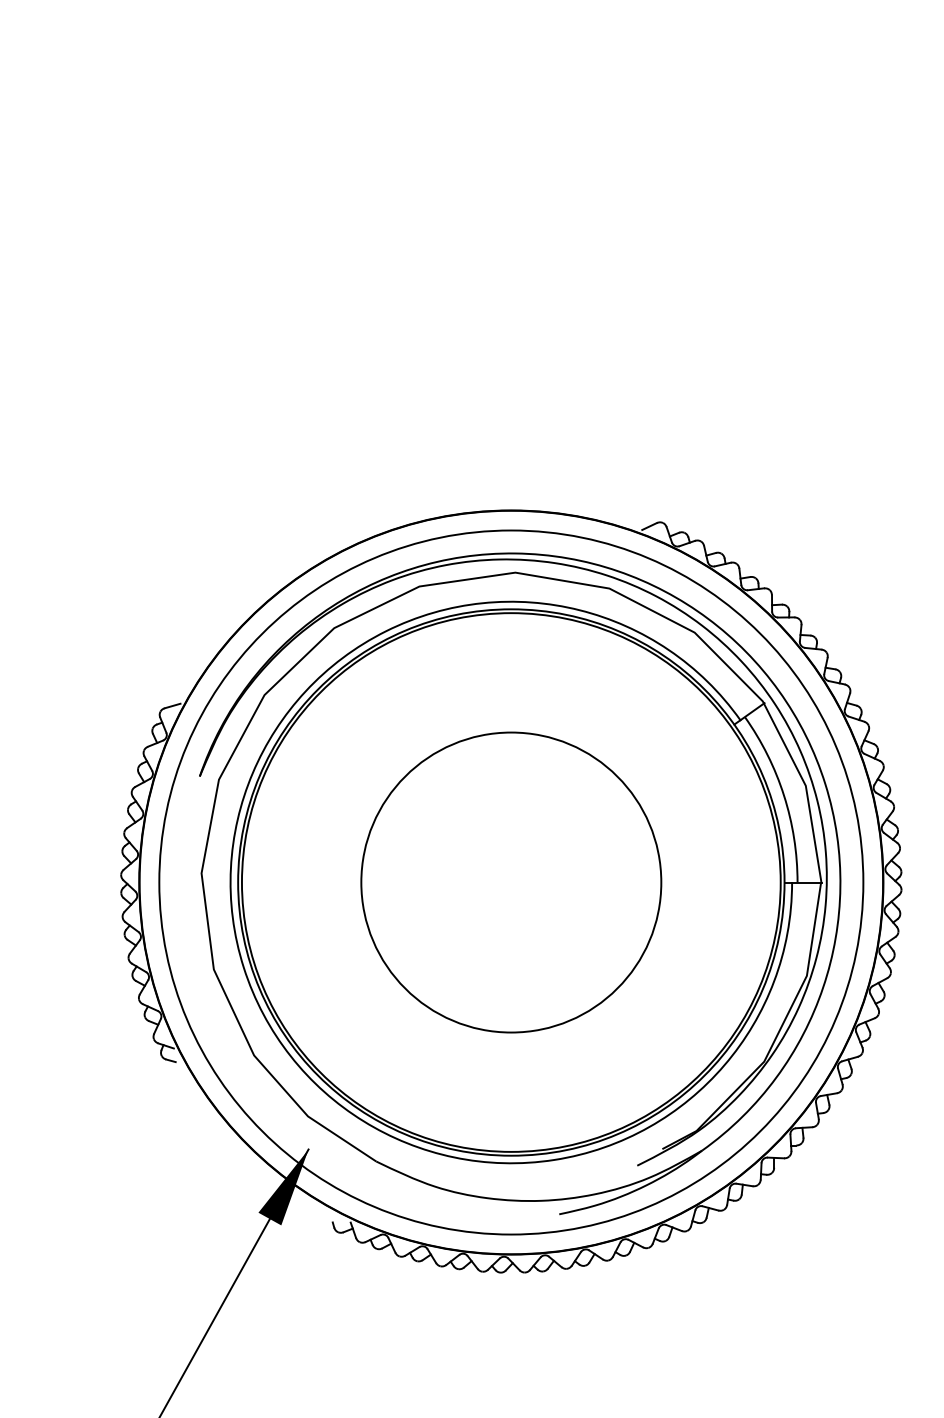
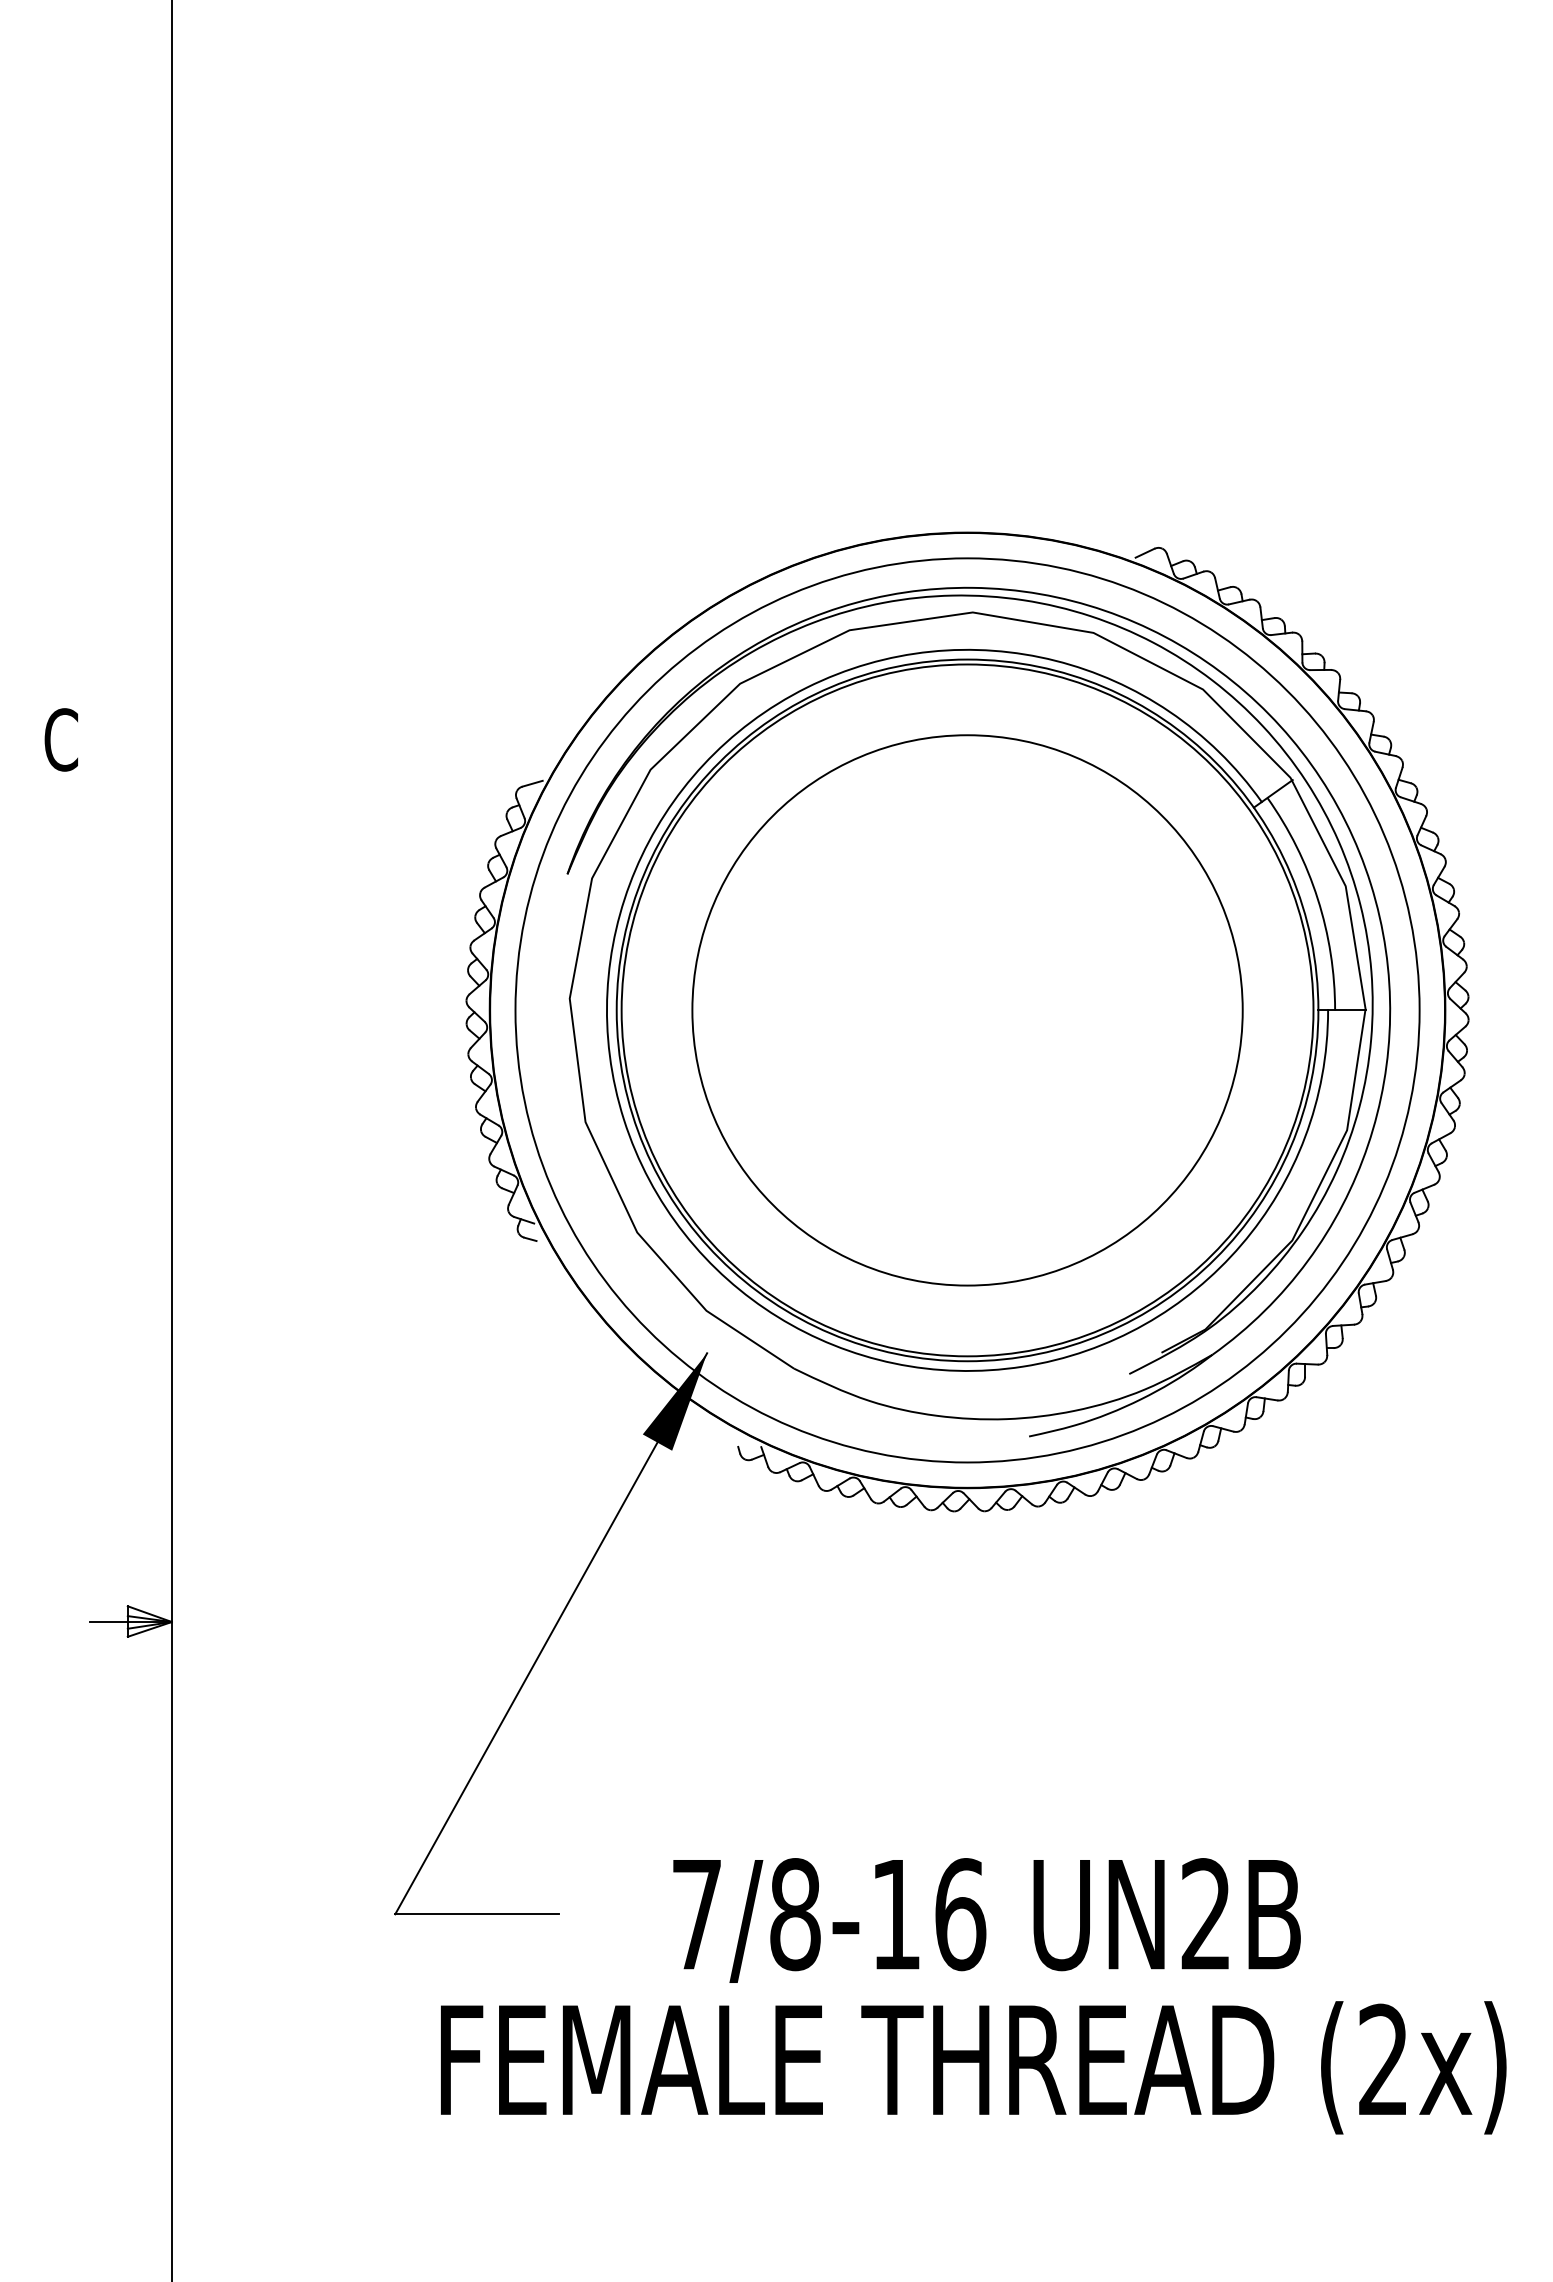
circle: (511, 882) -> (967, 1010), size x1.43

